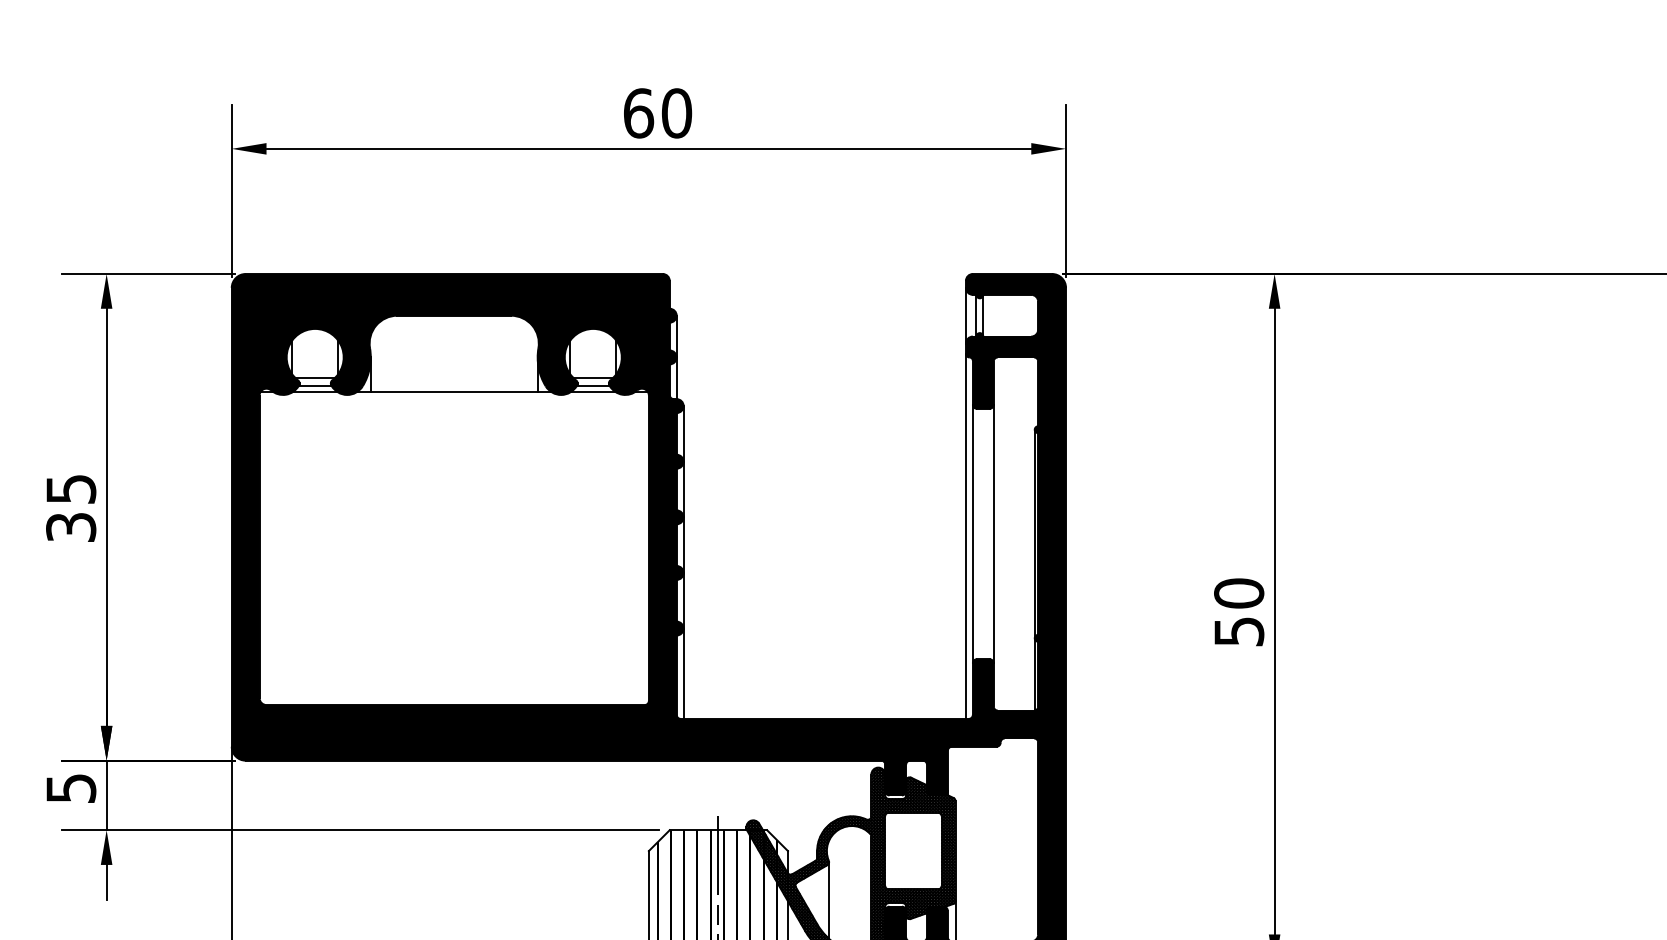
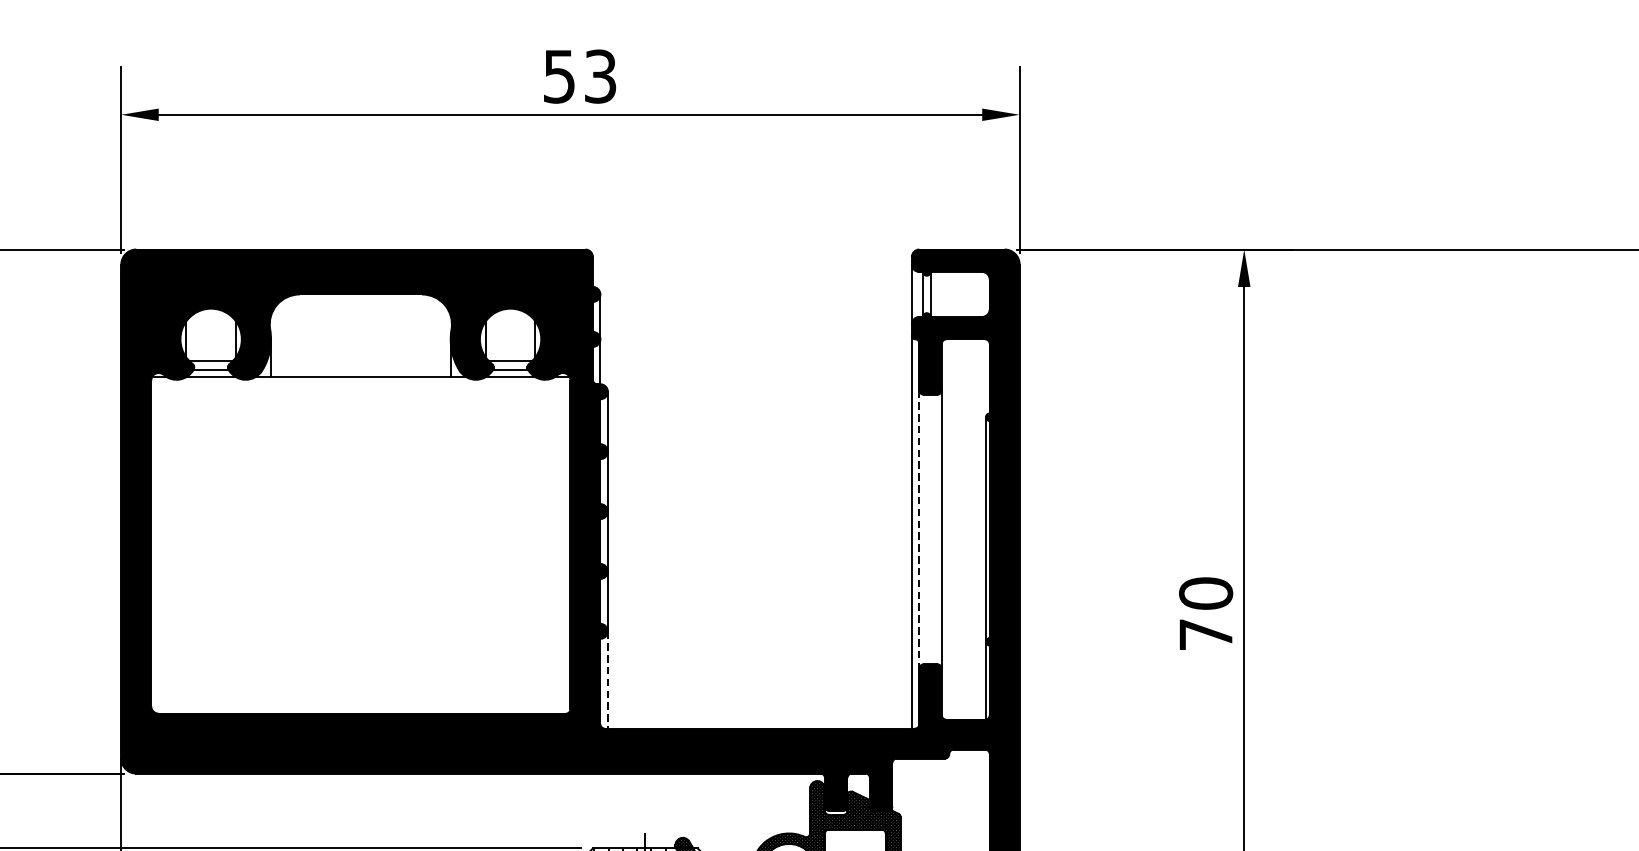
text: (658, 113) -> (580, 76), 60 -> 53
line: (972, 534) -> (918, 530), solid -> dashed
text: (1239, 631) -> (1206, 634), 50 -> 70
line: (683, 674) -> (607, 680), solid -> dashed

